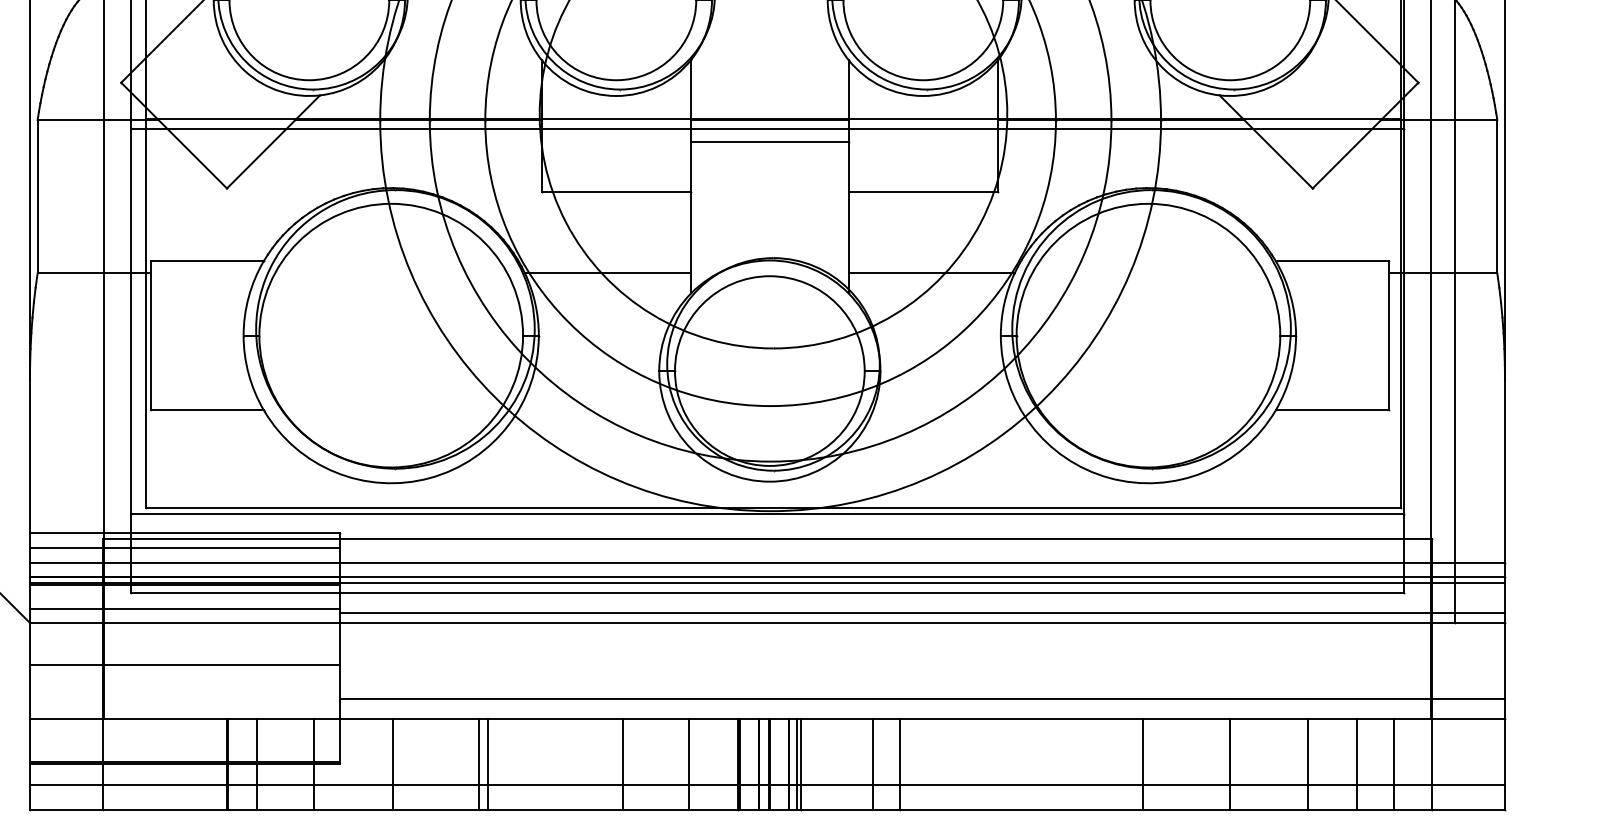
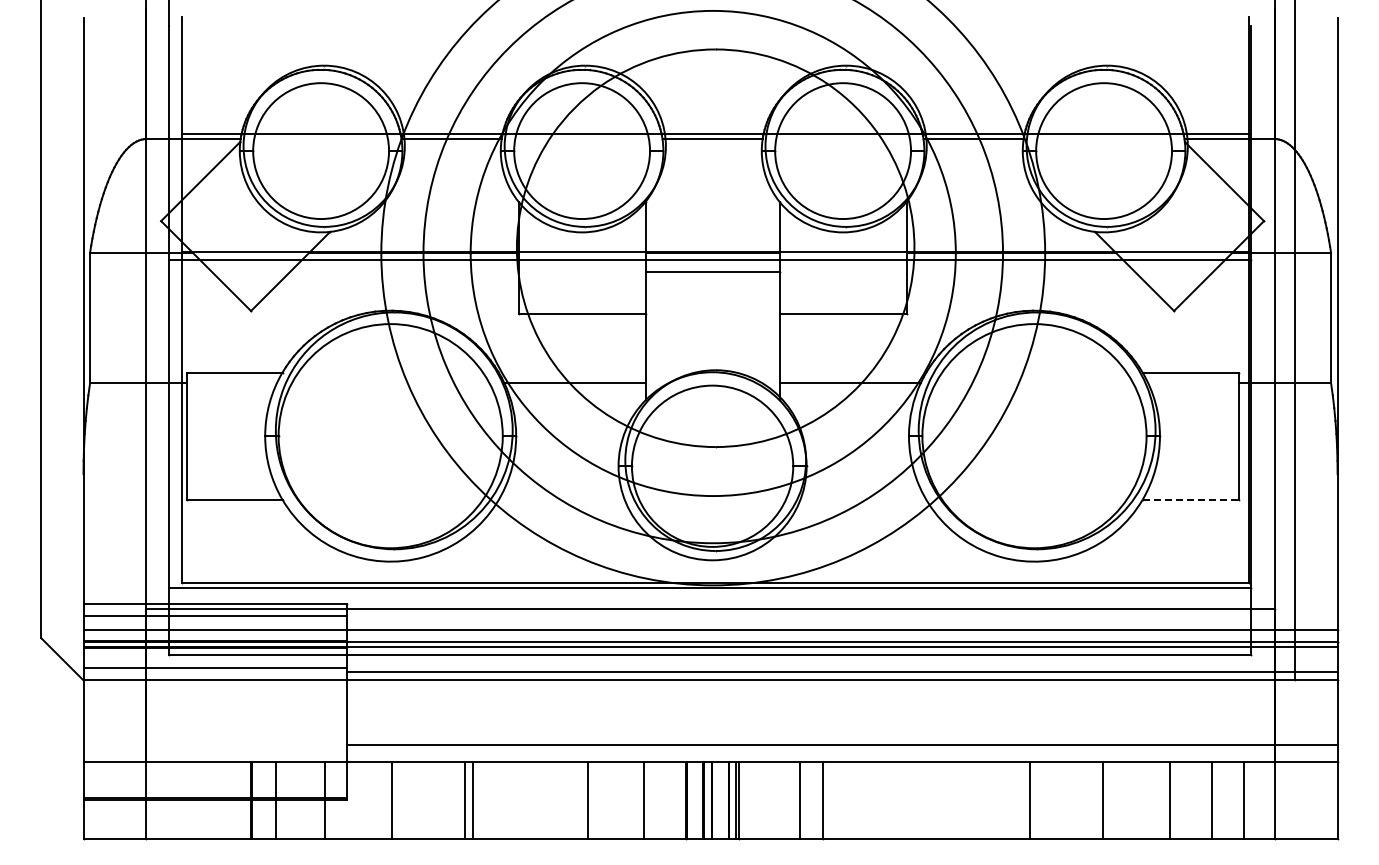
line: (1331, 410) -> (1190, 499), solid -> dashed
line: (185, 665) -> (215, 716), removed
line: (767, 785) -> (710, 818), removed

